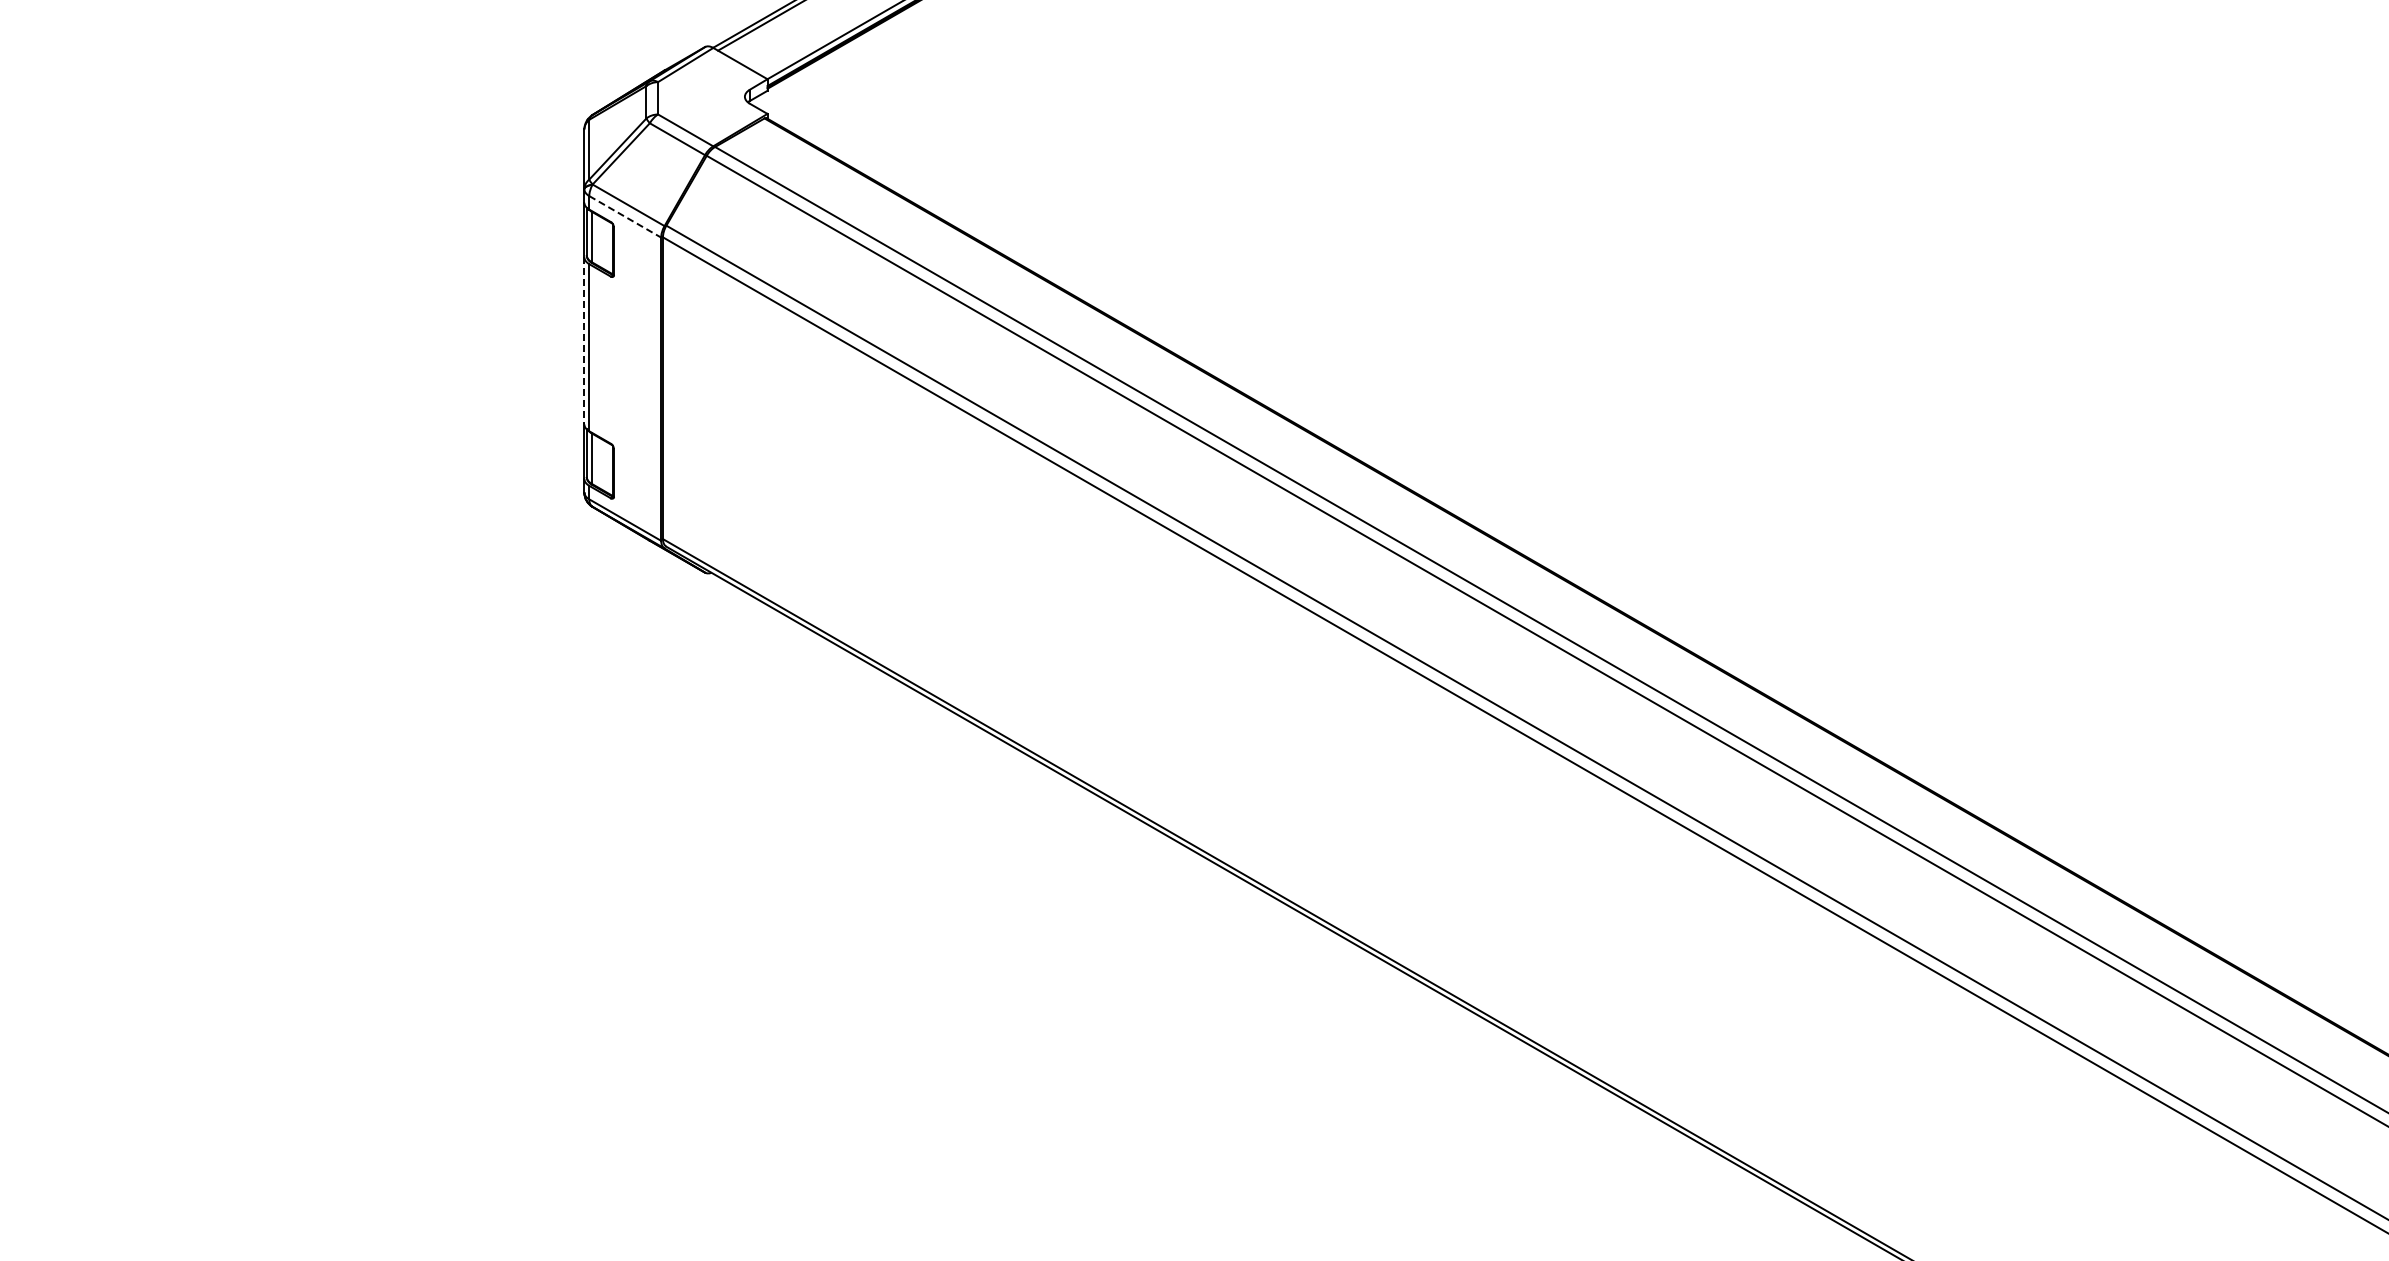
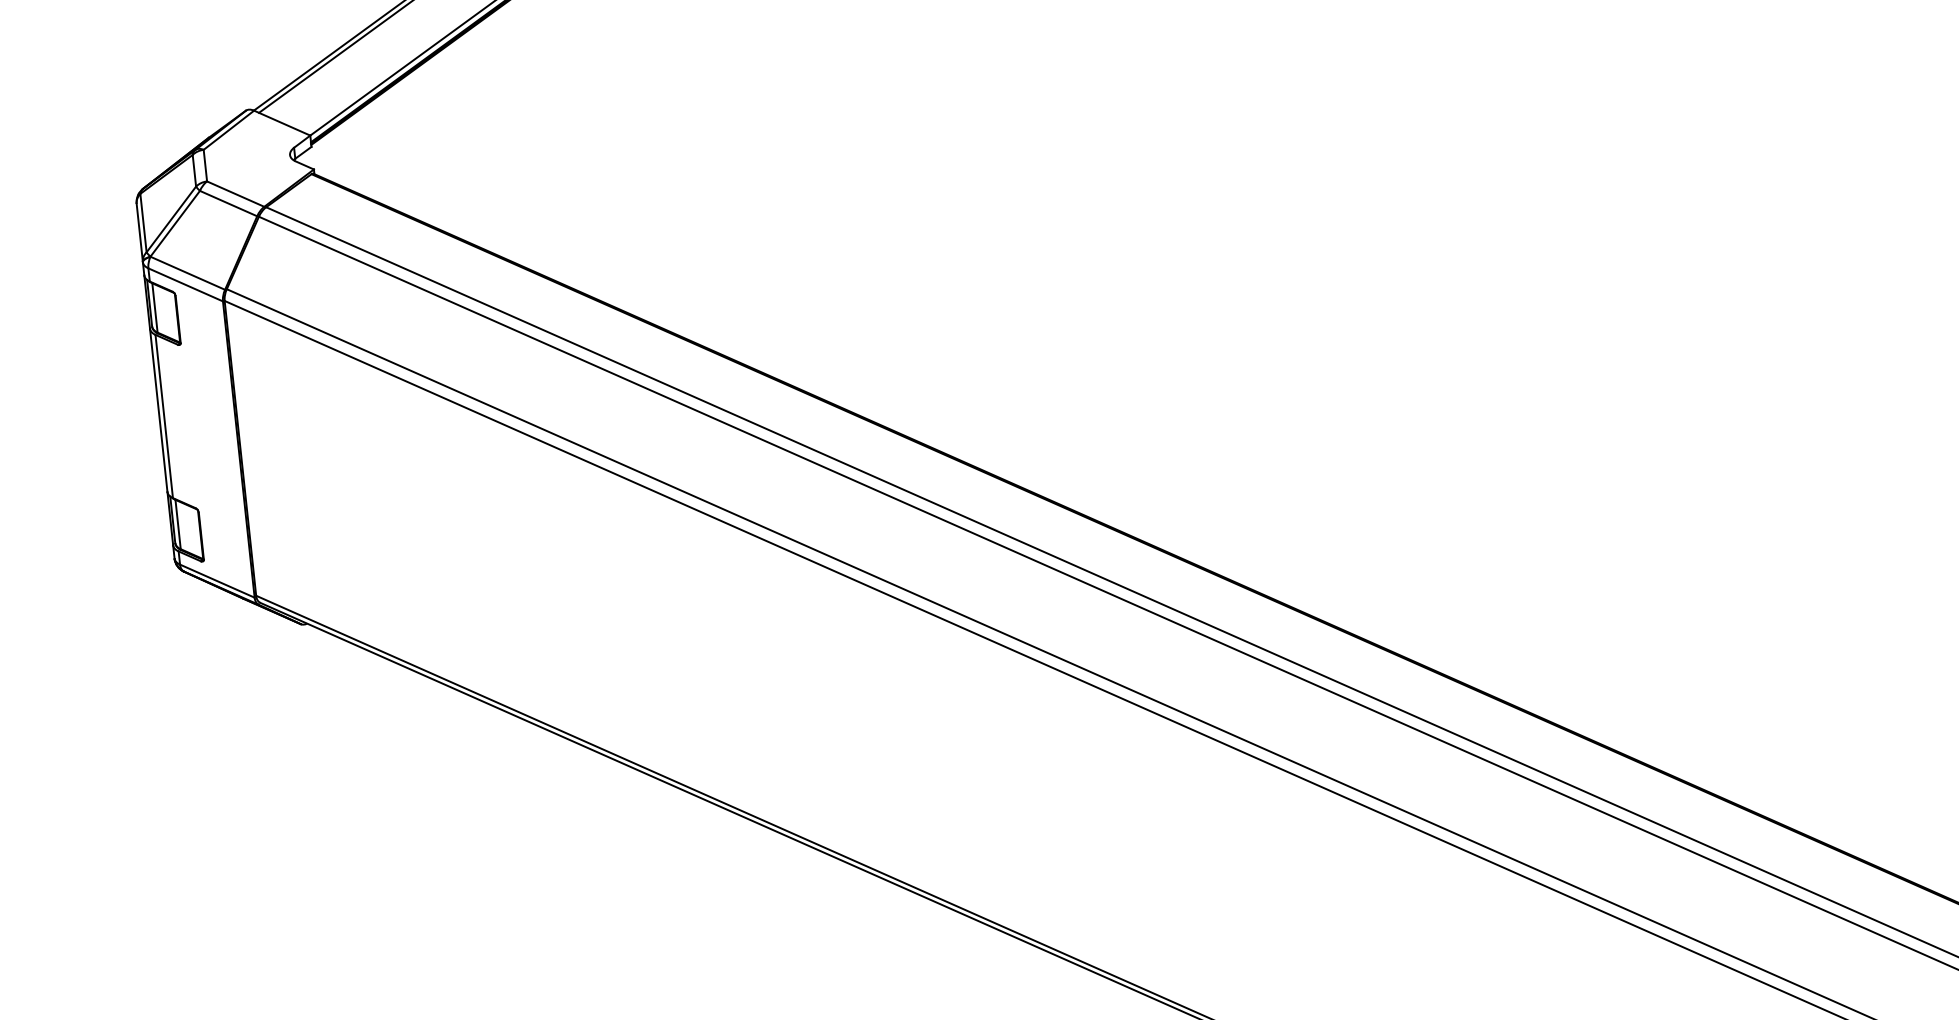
line: (625, 216) -> (185, 284), dashed -> solid
line: (584, 340) -> (158, 409), dashed -> solid

